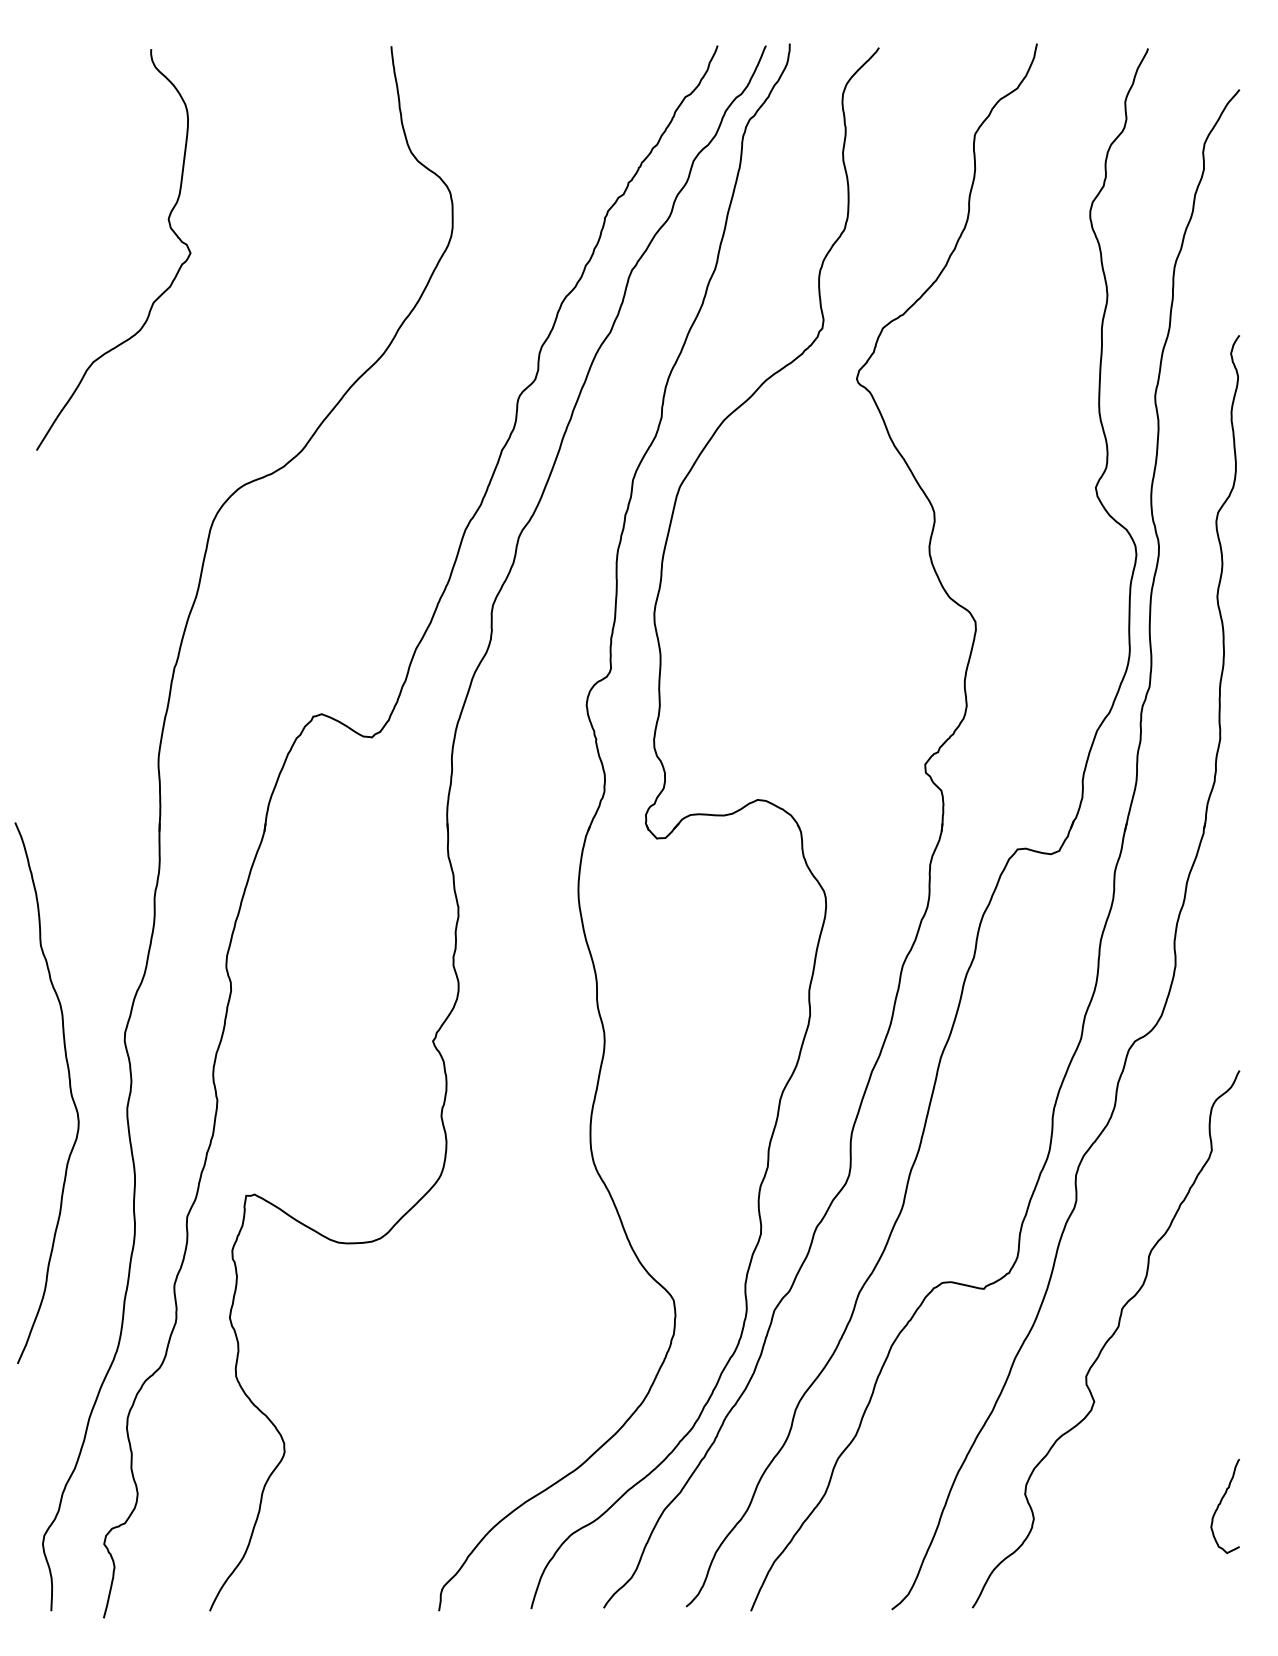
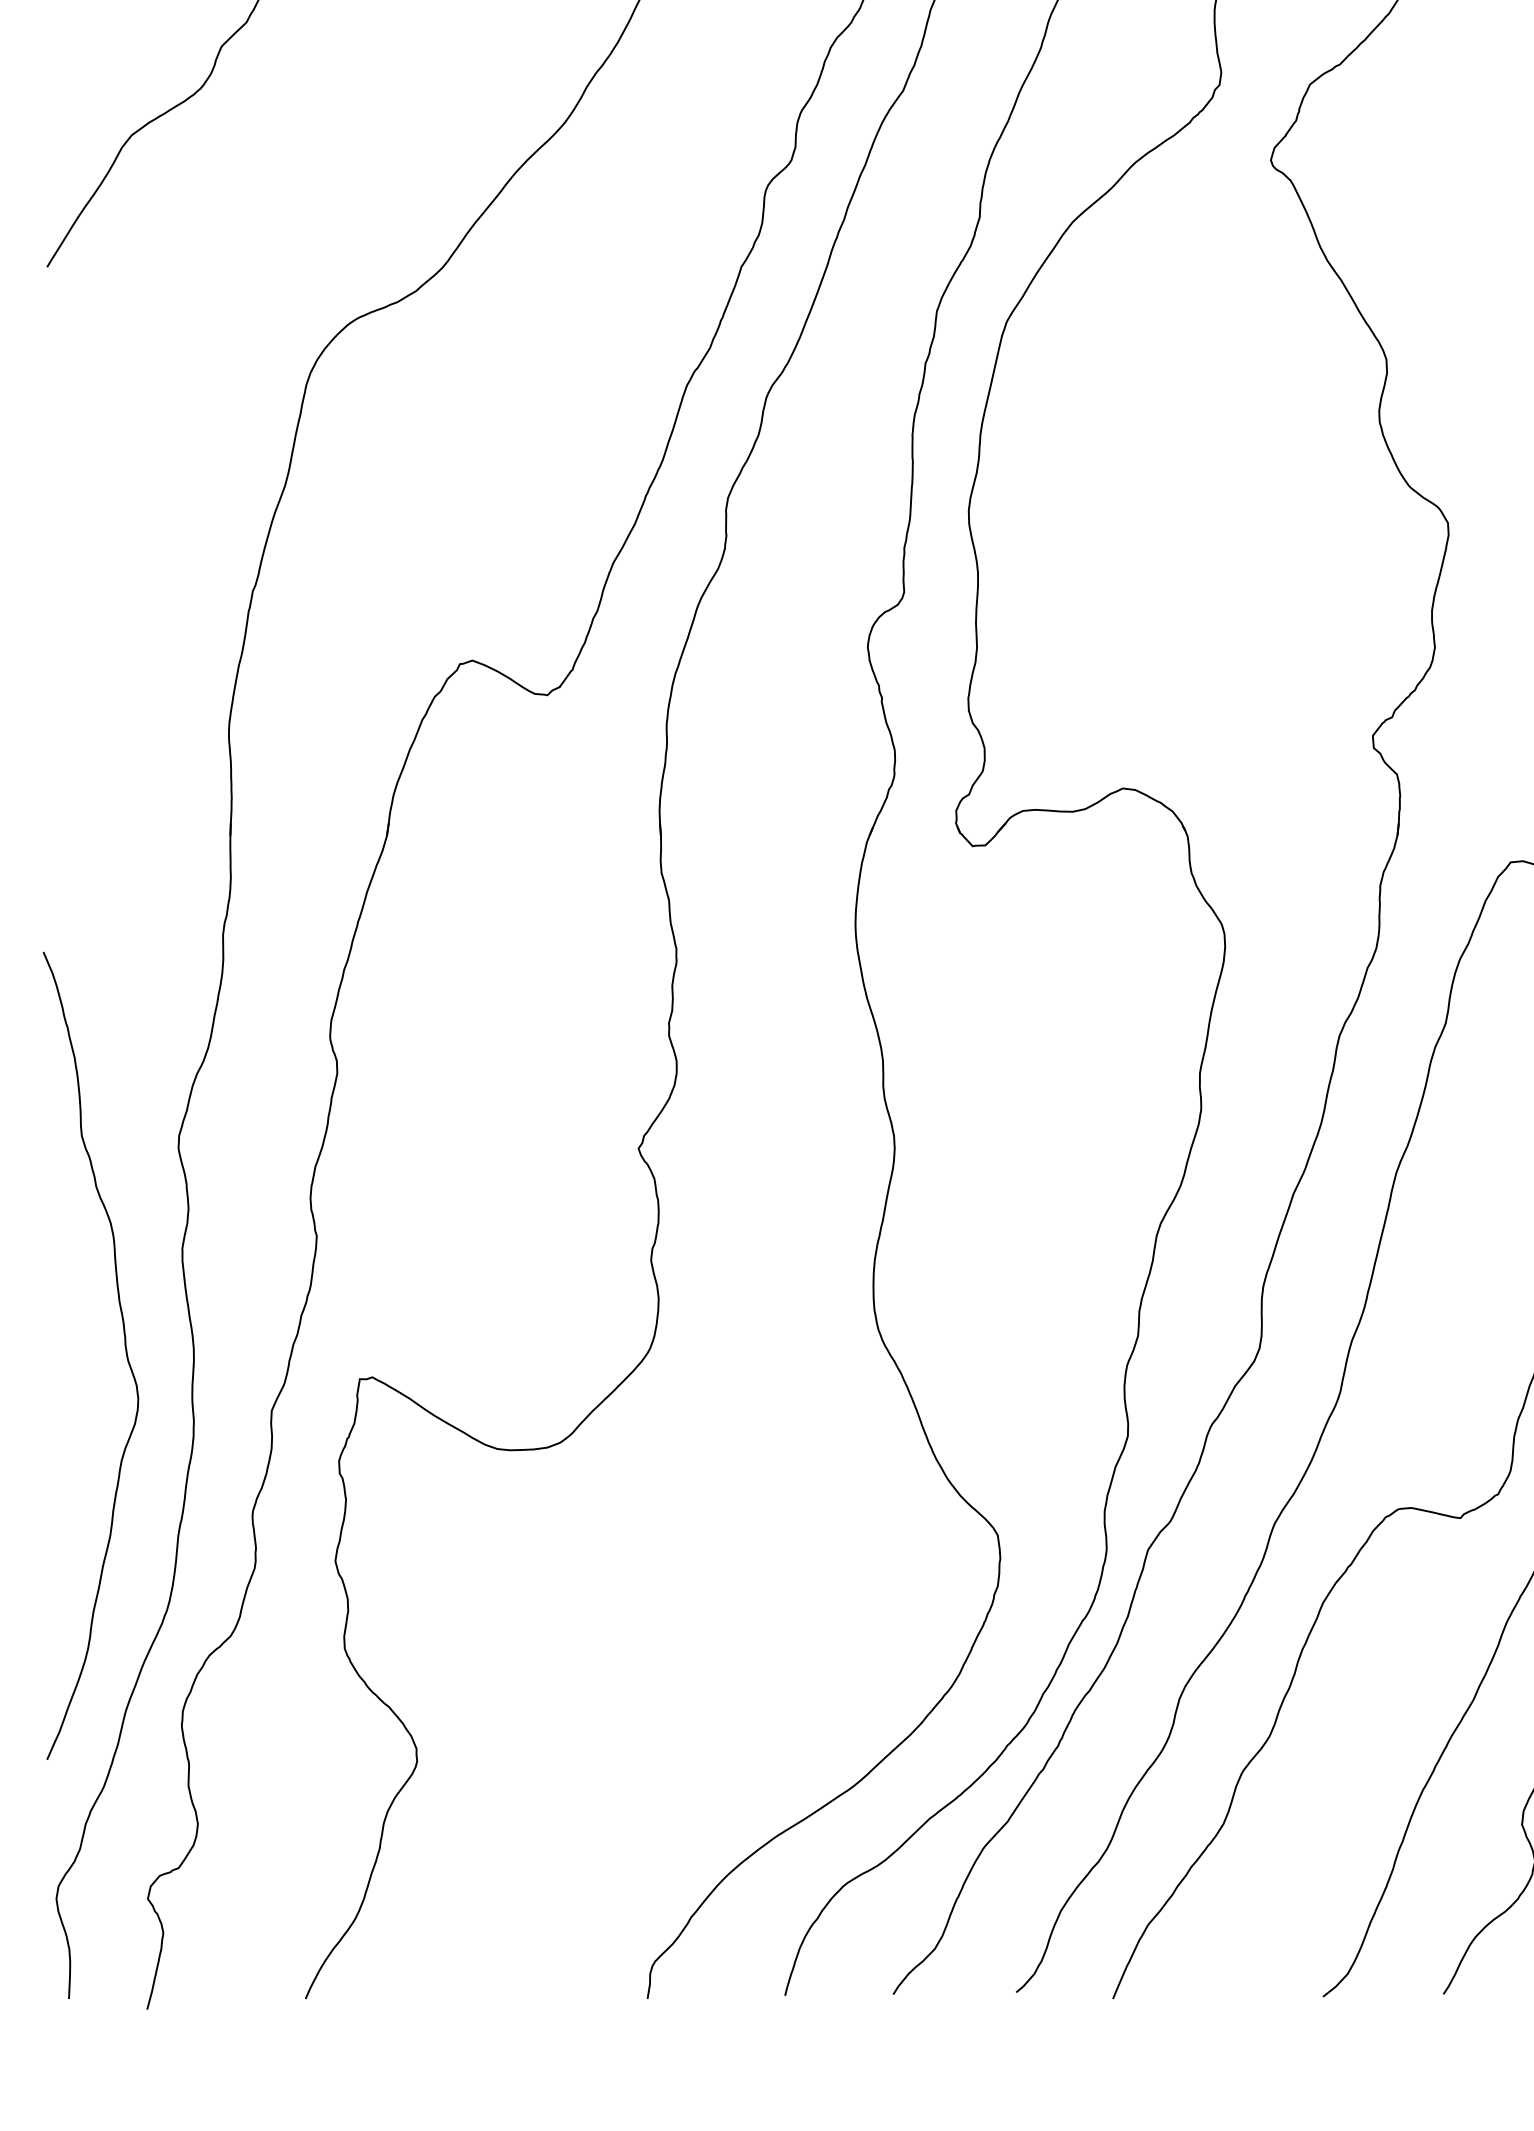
curve: (69, 1089) -> (124, 1350), moved

